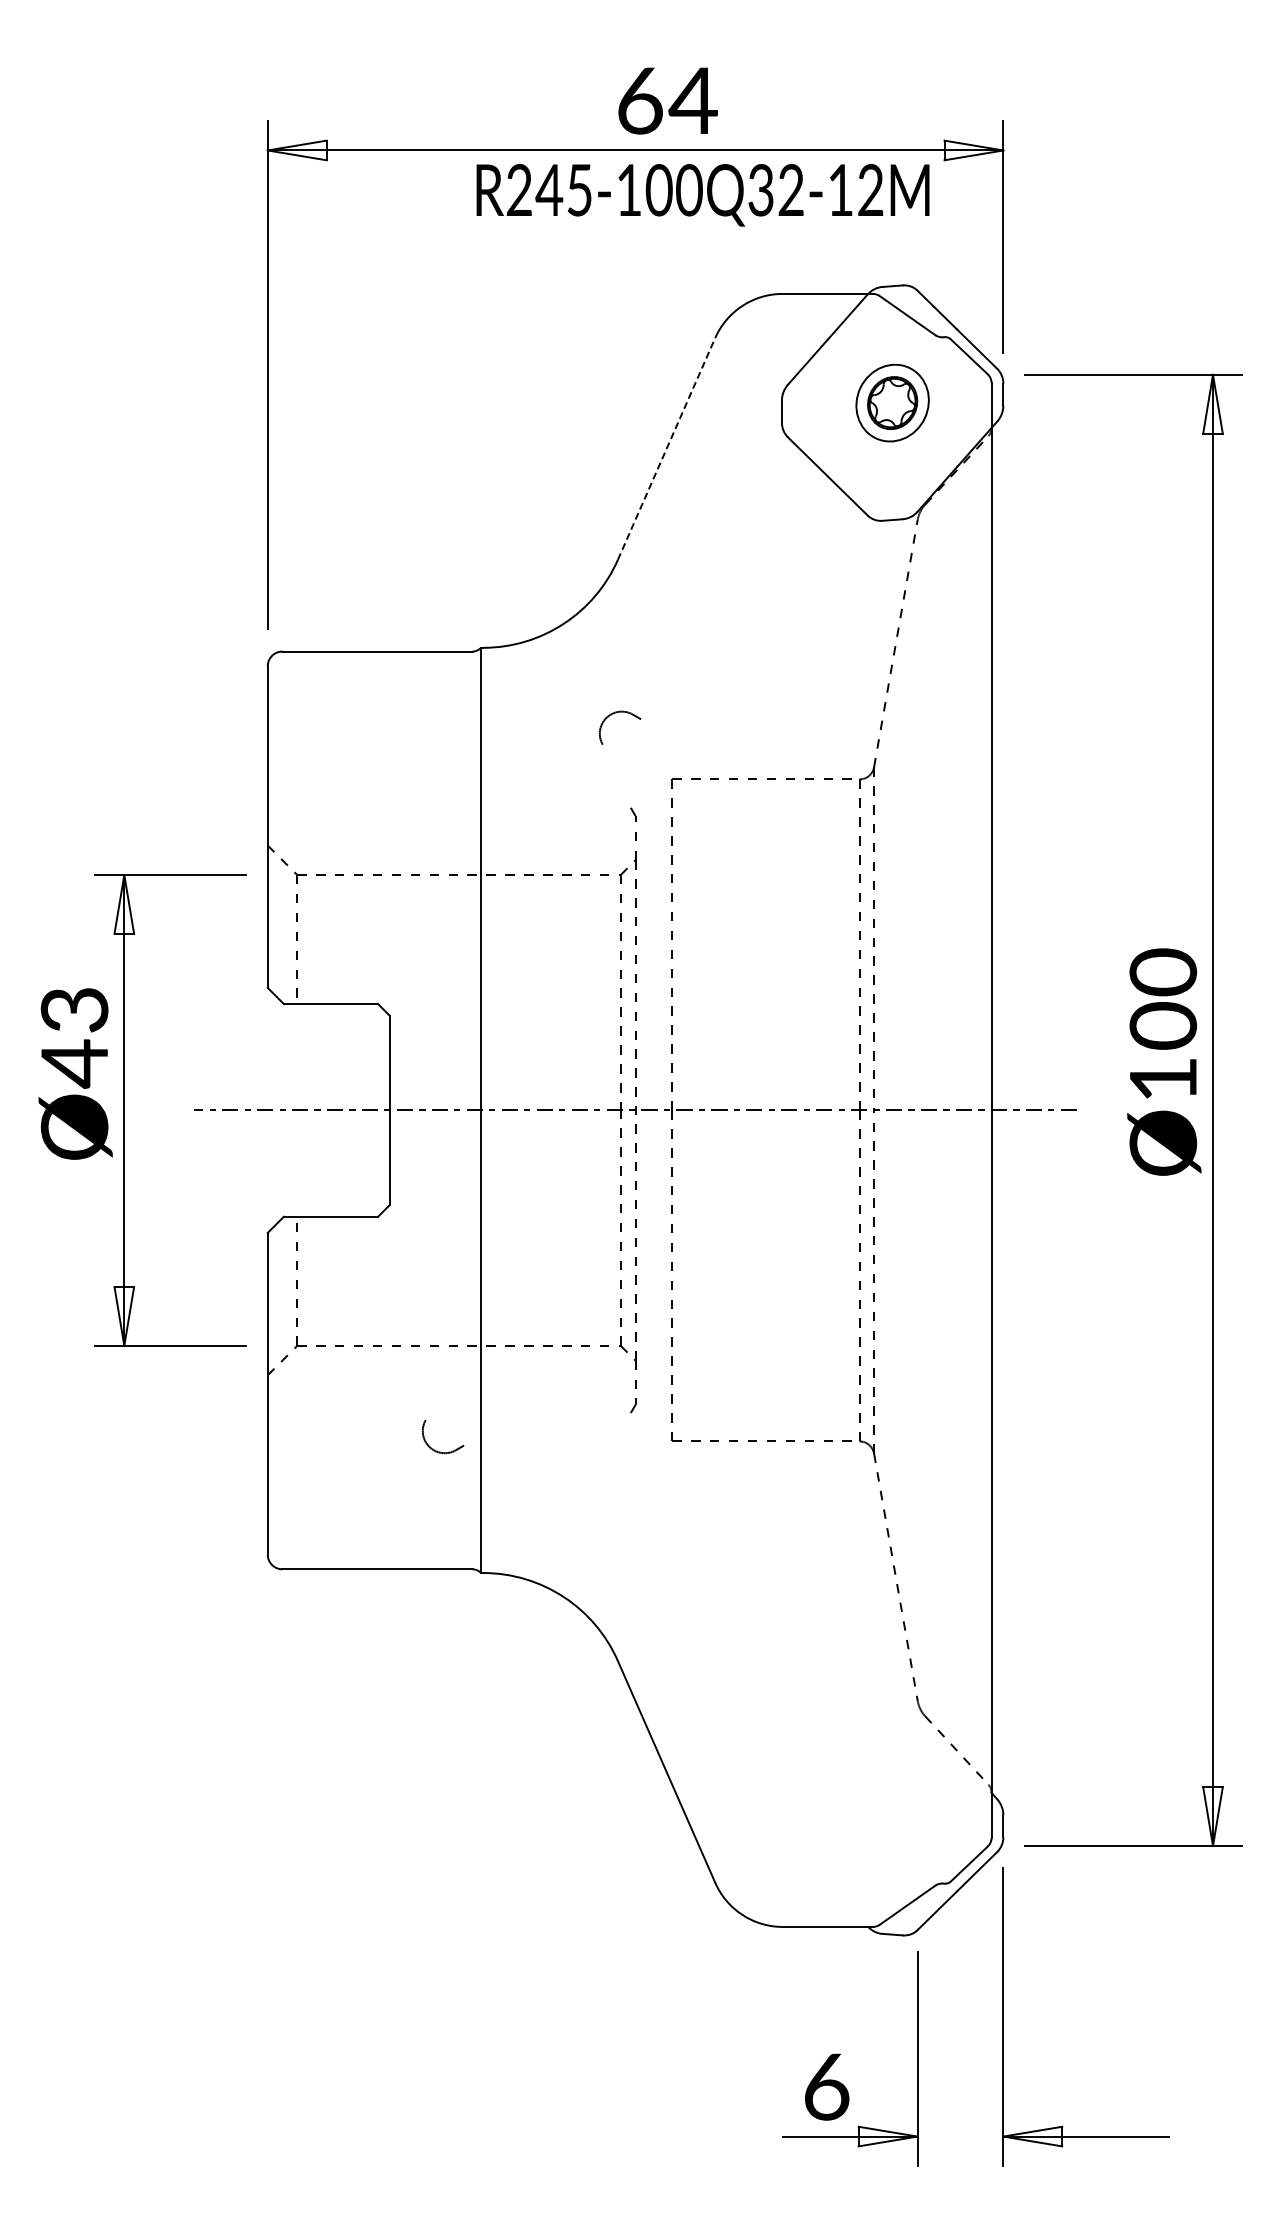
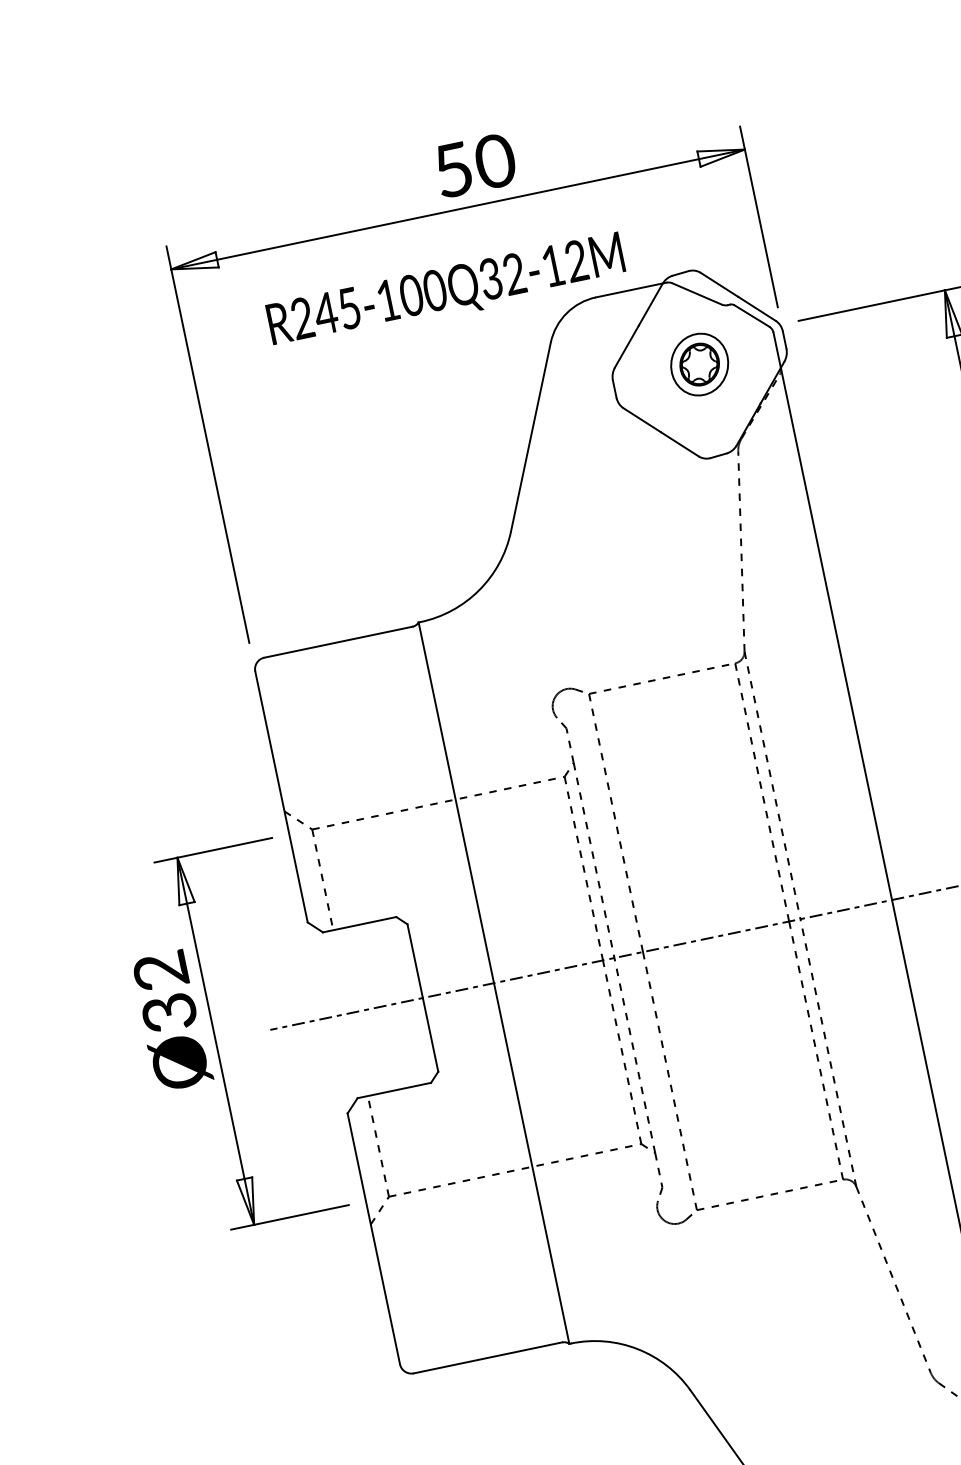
text: (667, 100) -> (474, 165), 64 -> 50
text: (702, 195) -> (446, 292), moved
line: (666, 448) -> (530, 436), dashed -> solid
part: (616, 713) -> (562, 691), moved
text: (74, 1038) -> (165, 993), Ø43 -> Ø32
part: (440, 1451) -> (674, 1223), moved

